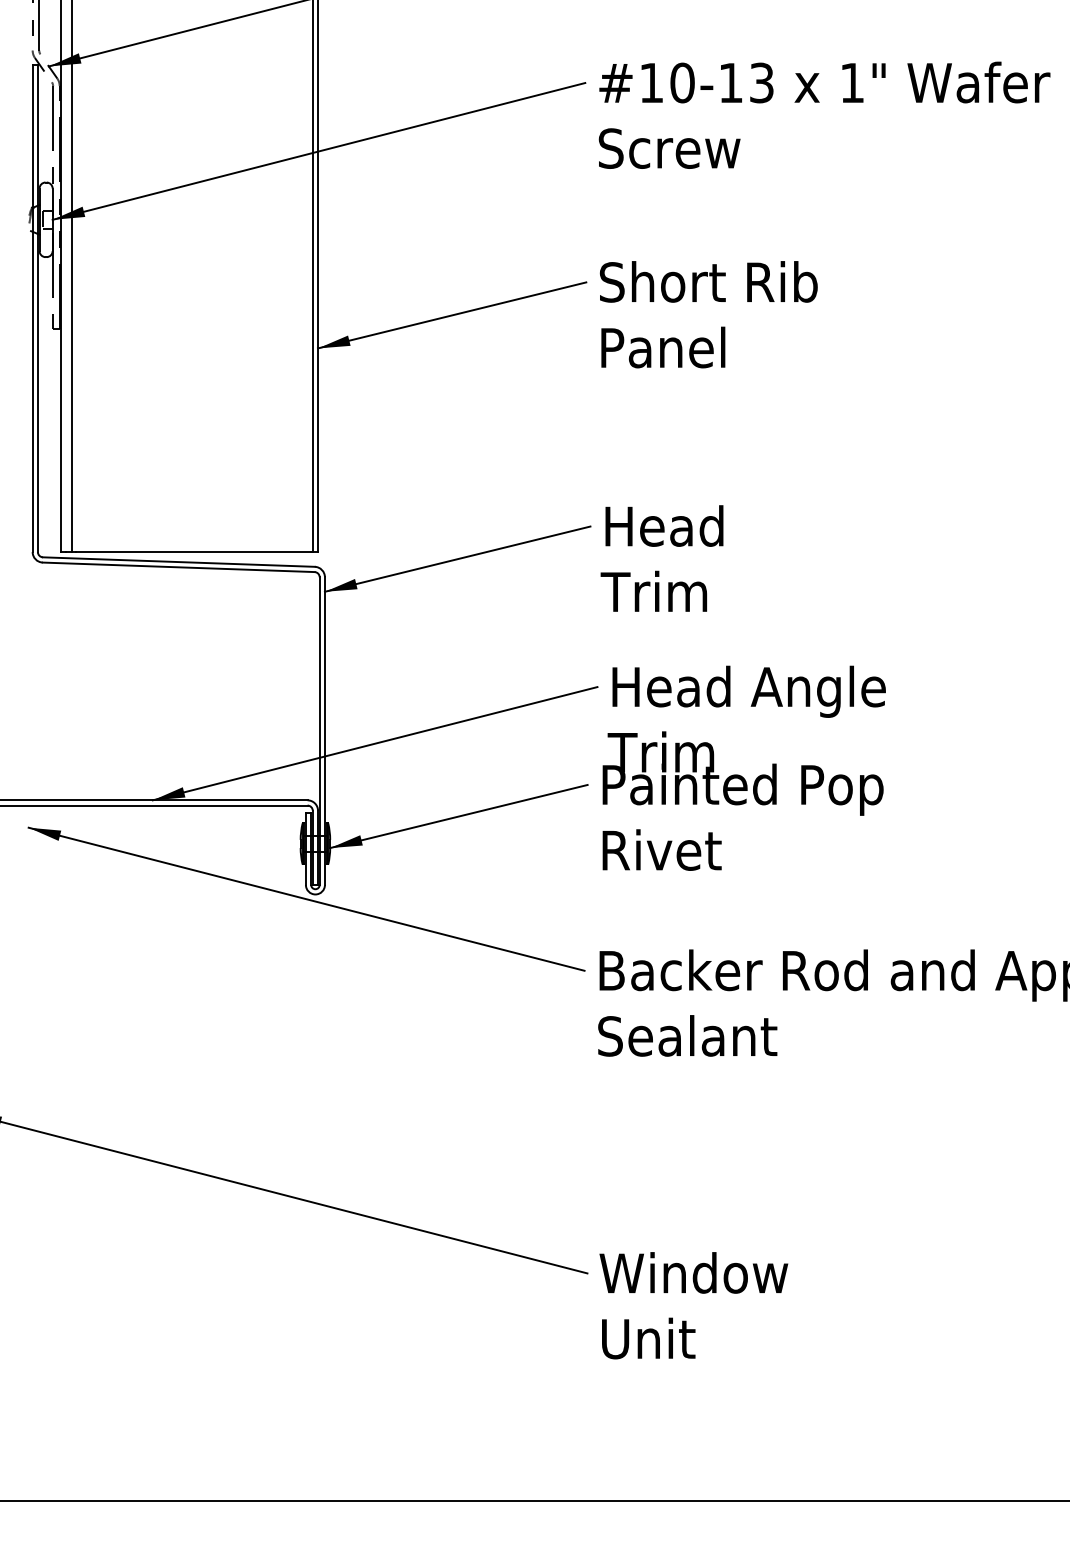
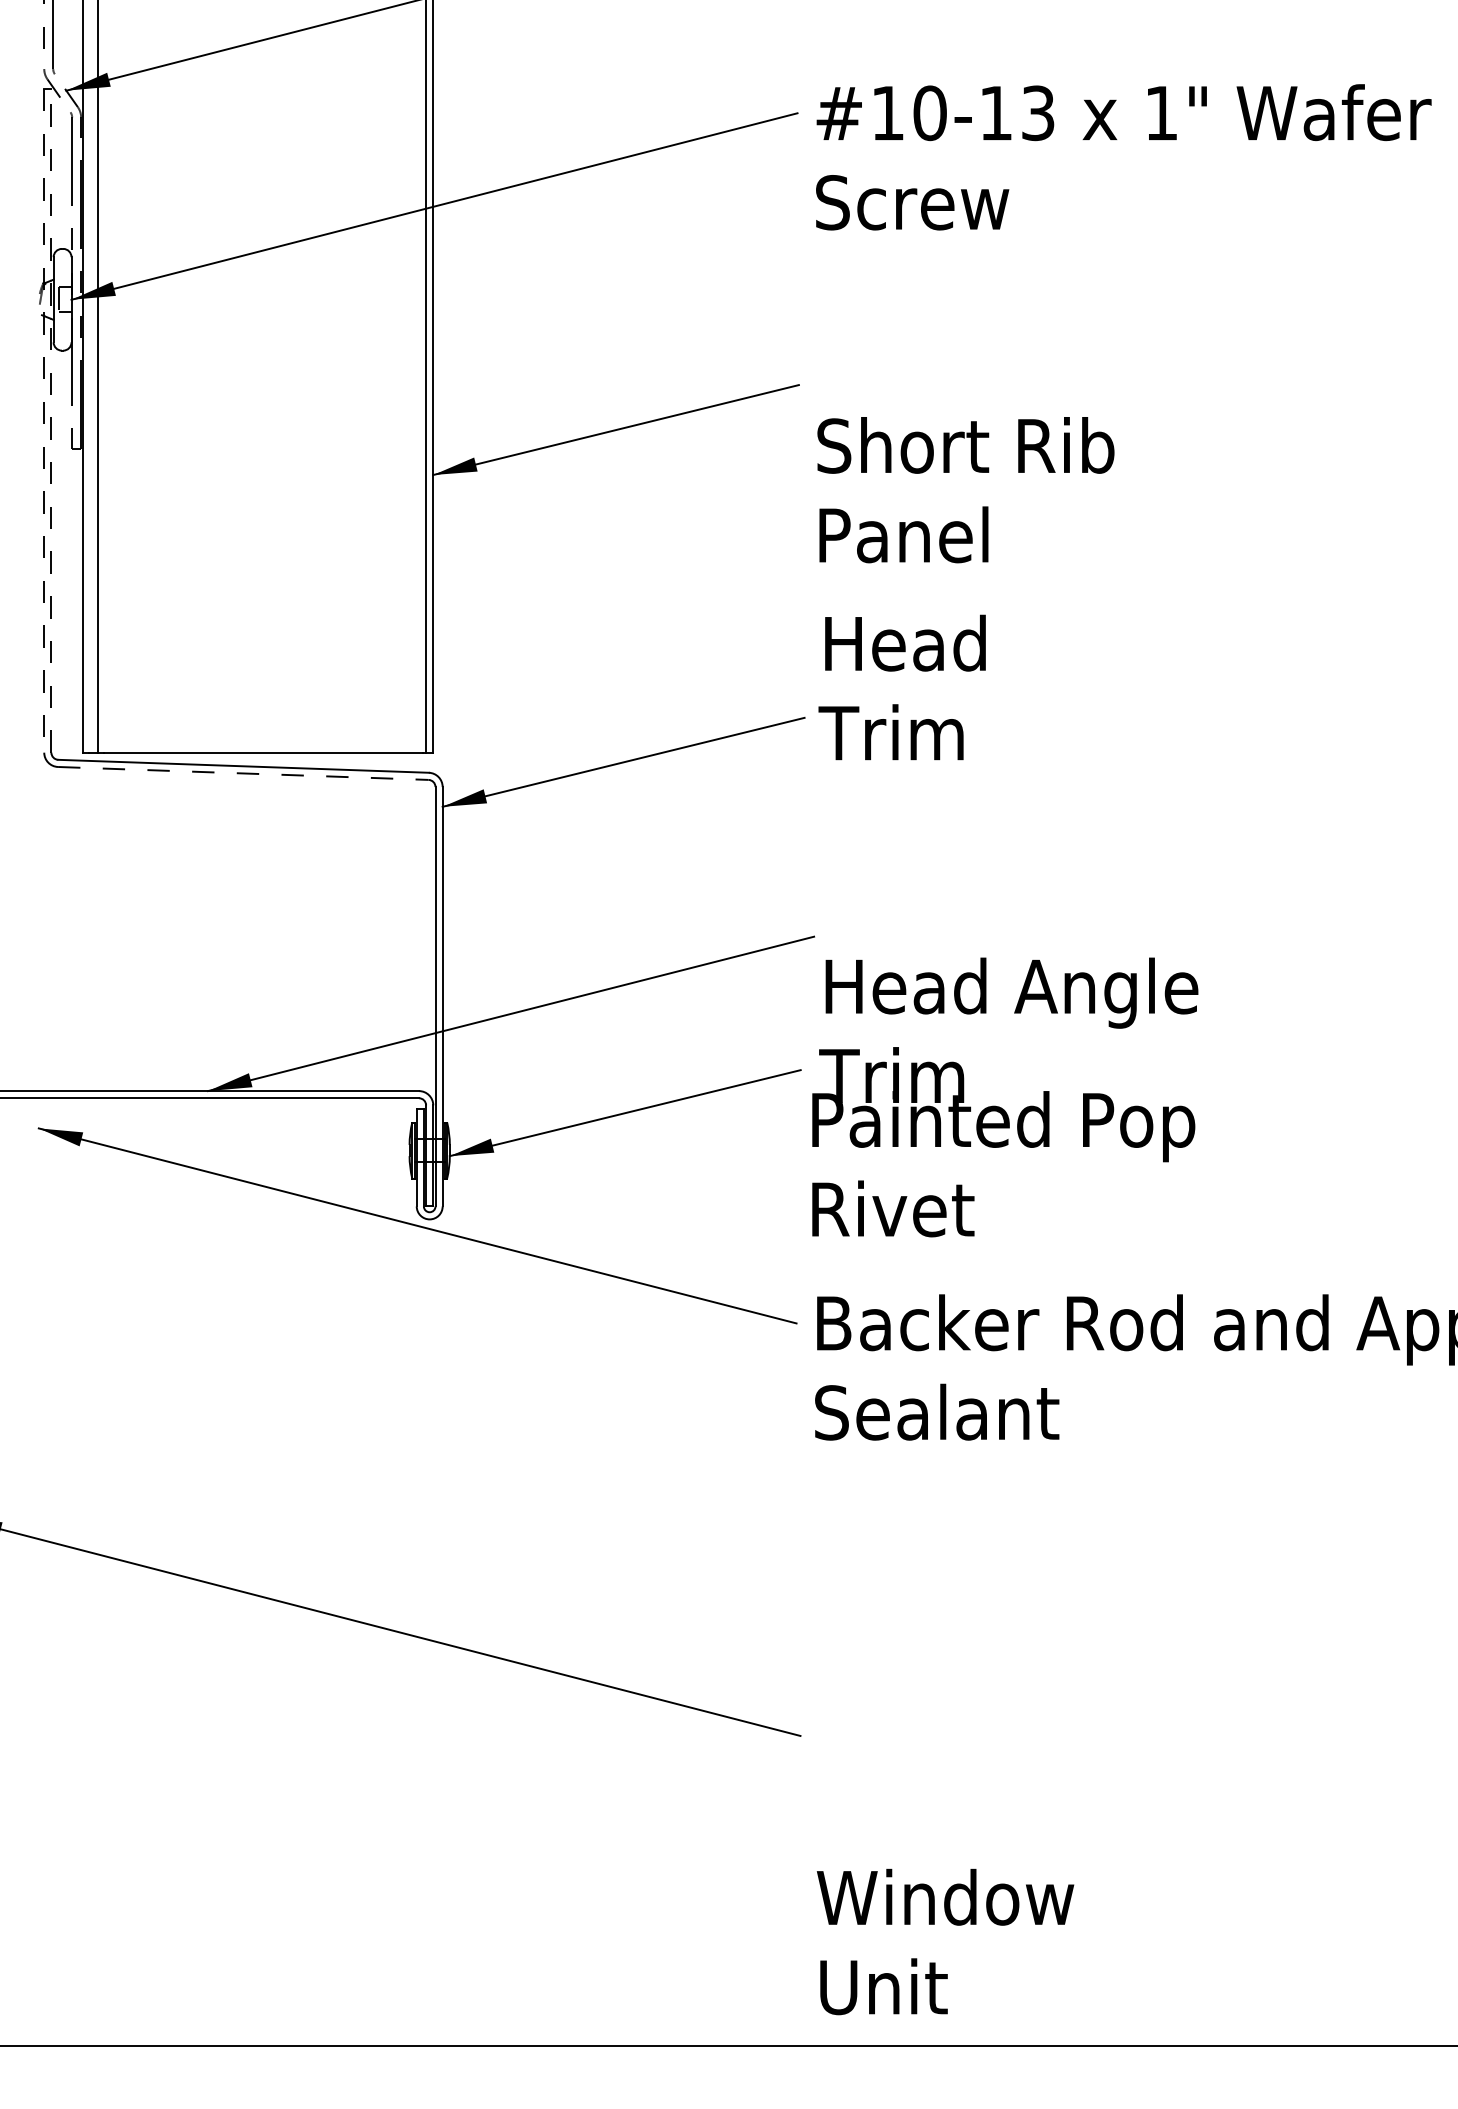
line: (32, 308) -> (44, 420), solid -> dashed
line: (37, 308) -> (51, 420), solid -> dashed
text: (708, 314) -> (965, 490), moved
text: (661, 558) -> (901, 687), moved
line: (178, 567) -> (243, 773), solid -> dashed
text: (744, 768) -> (1005, 1097), moved
text: (693, 1305) -> (945, 1941), moved

